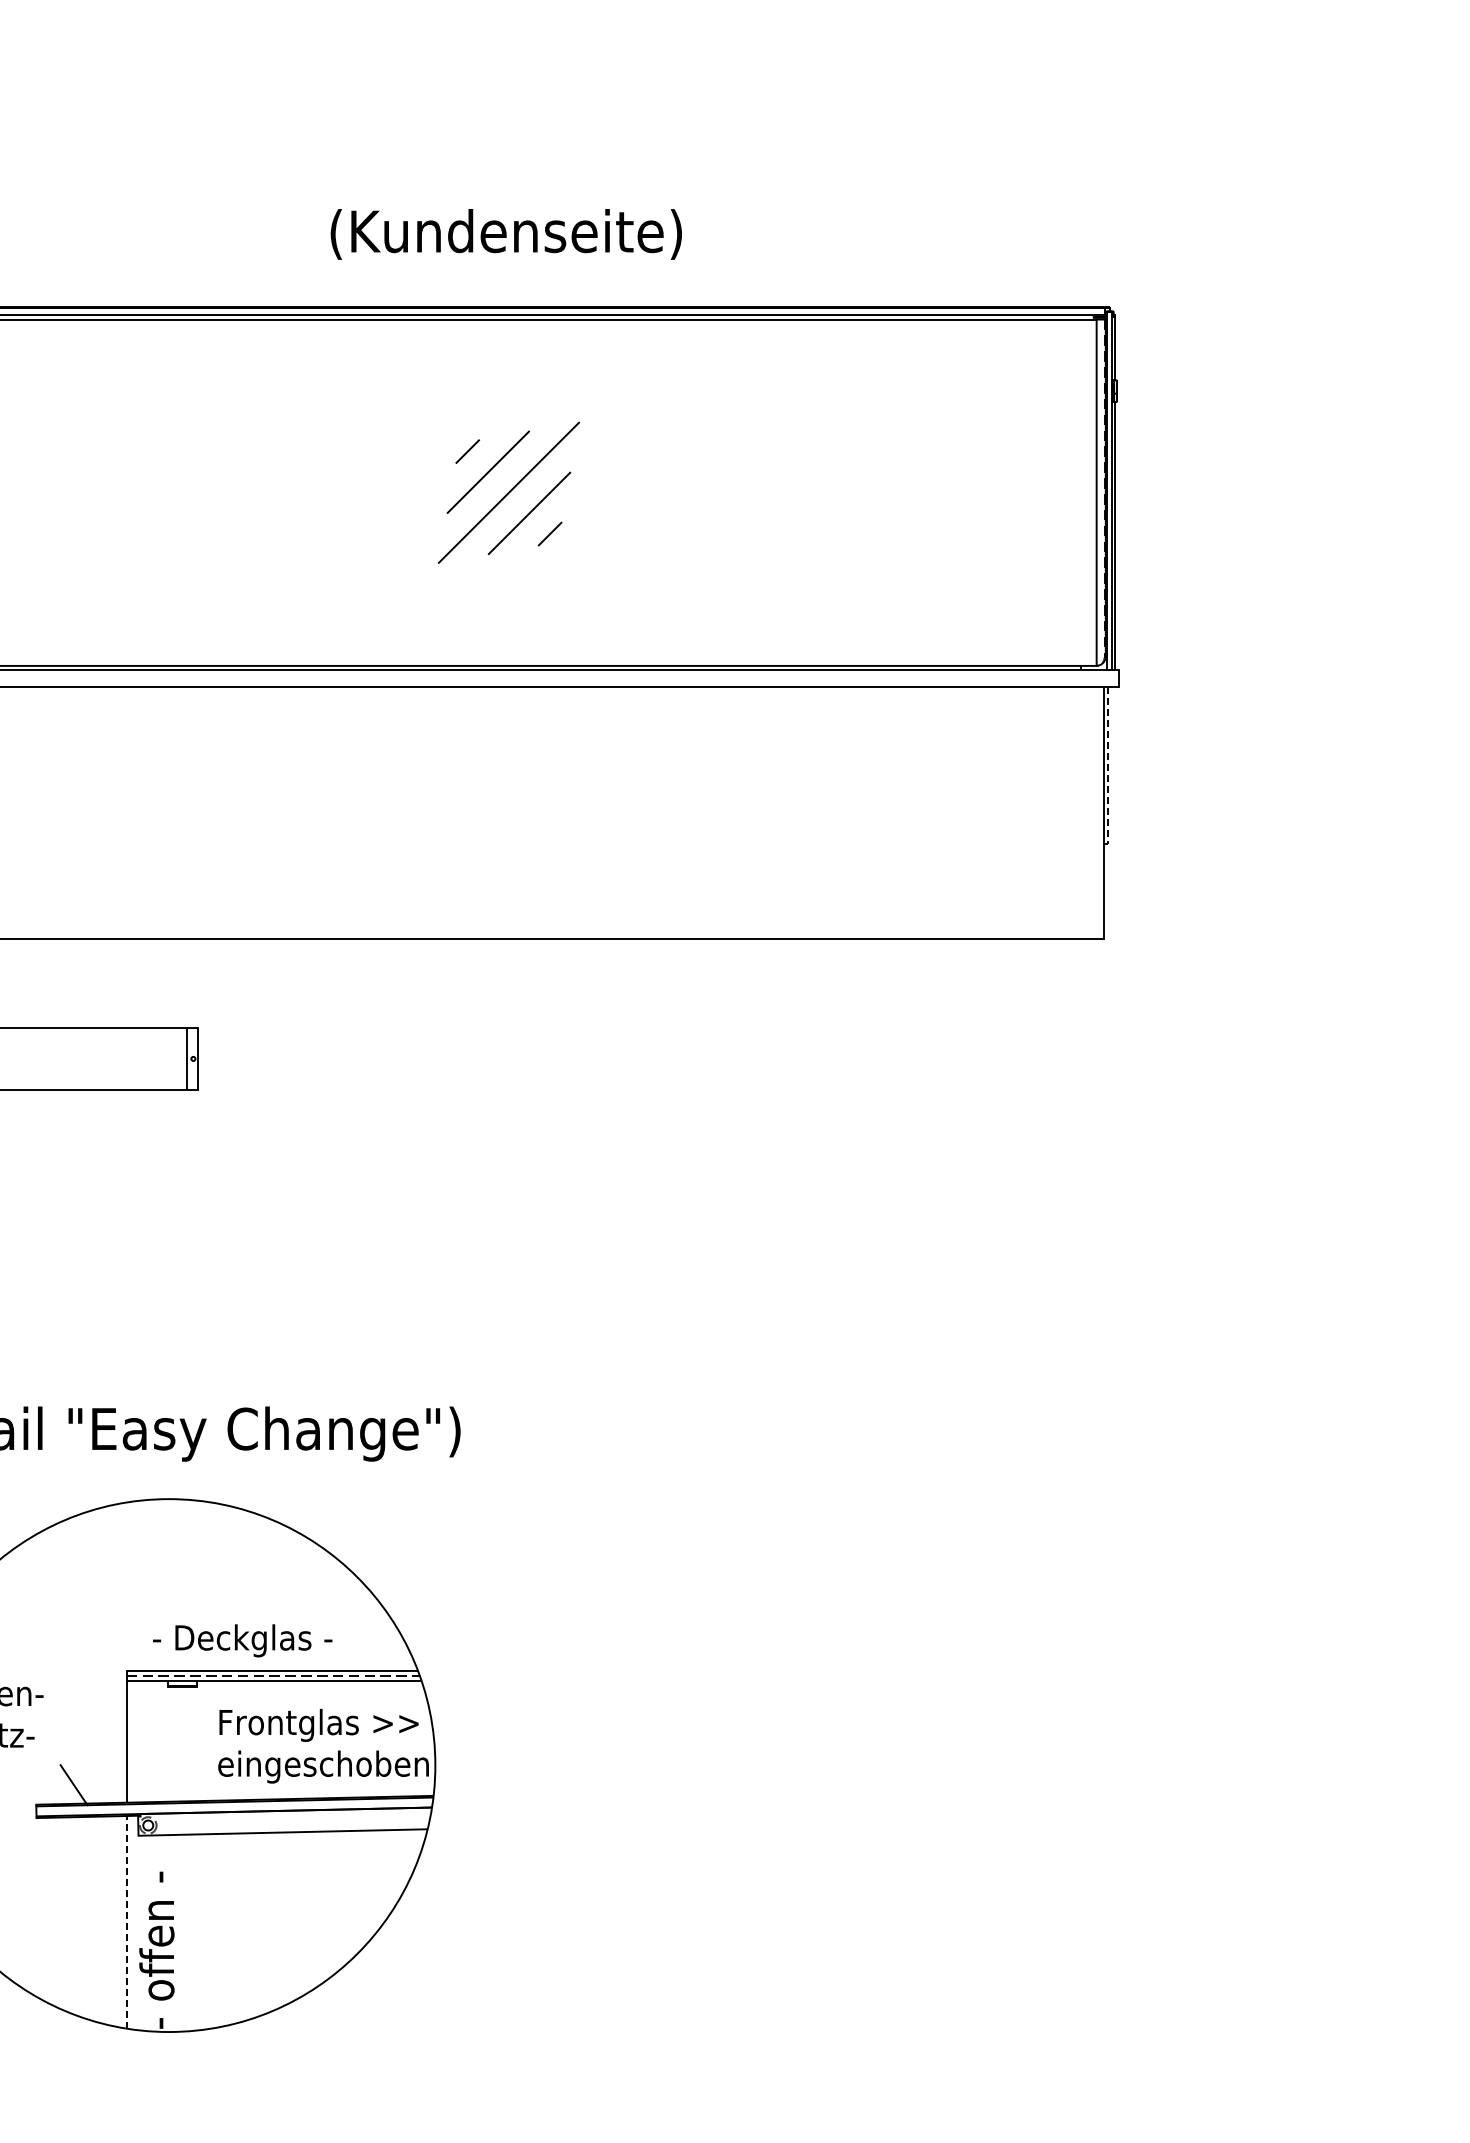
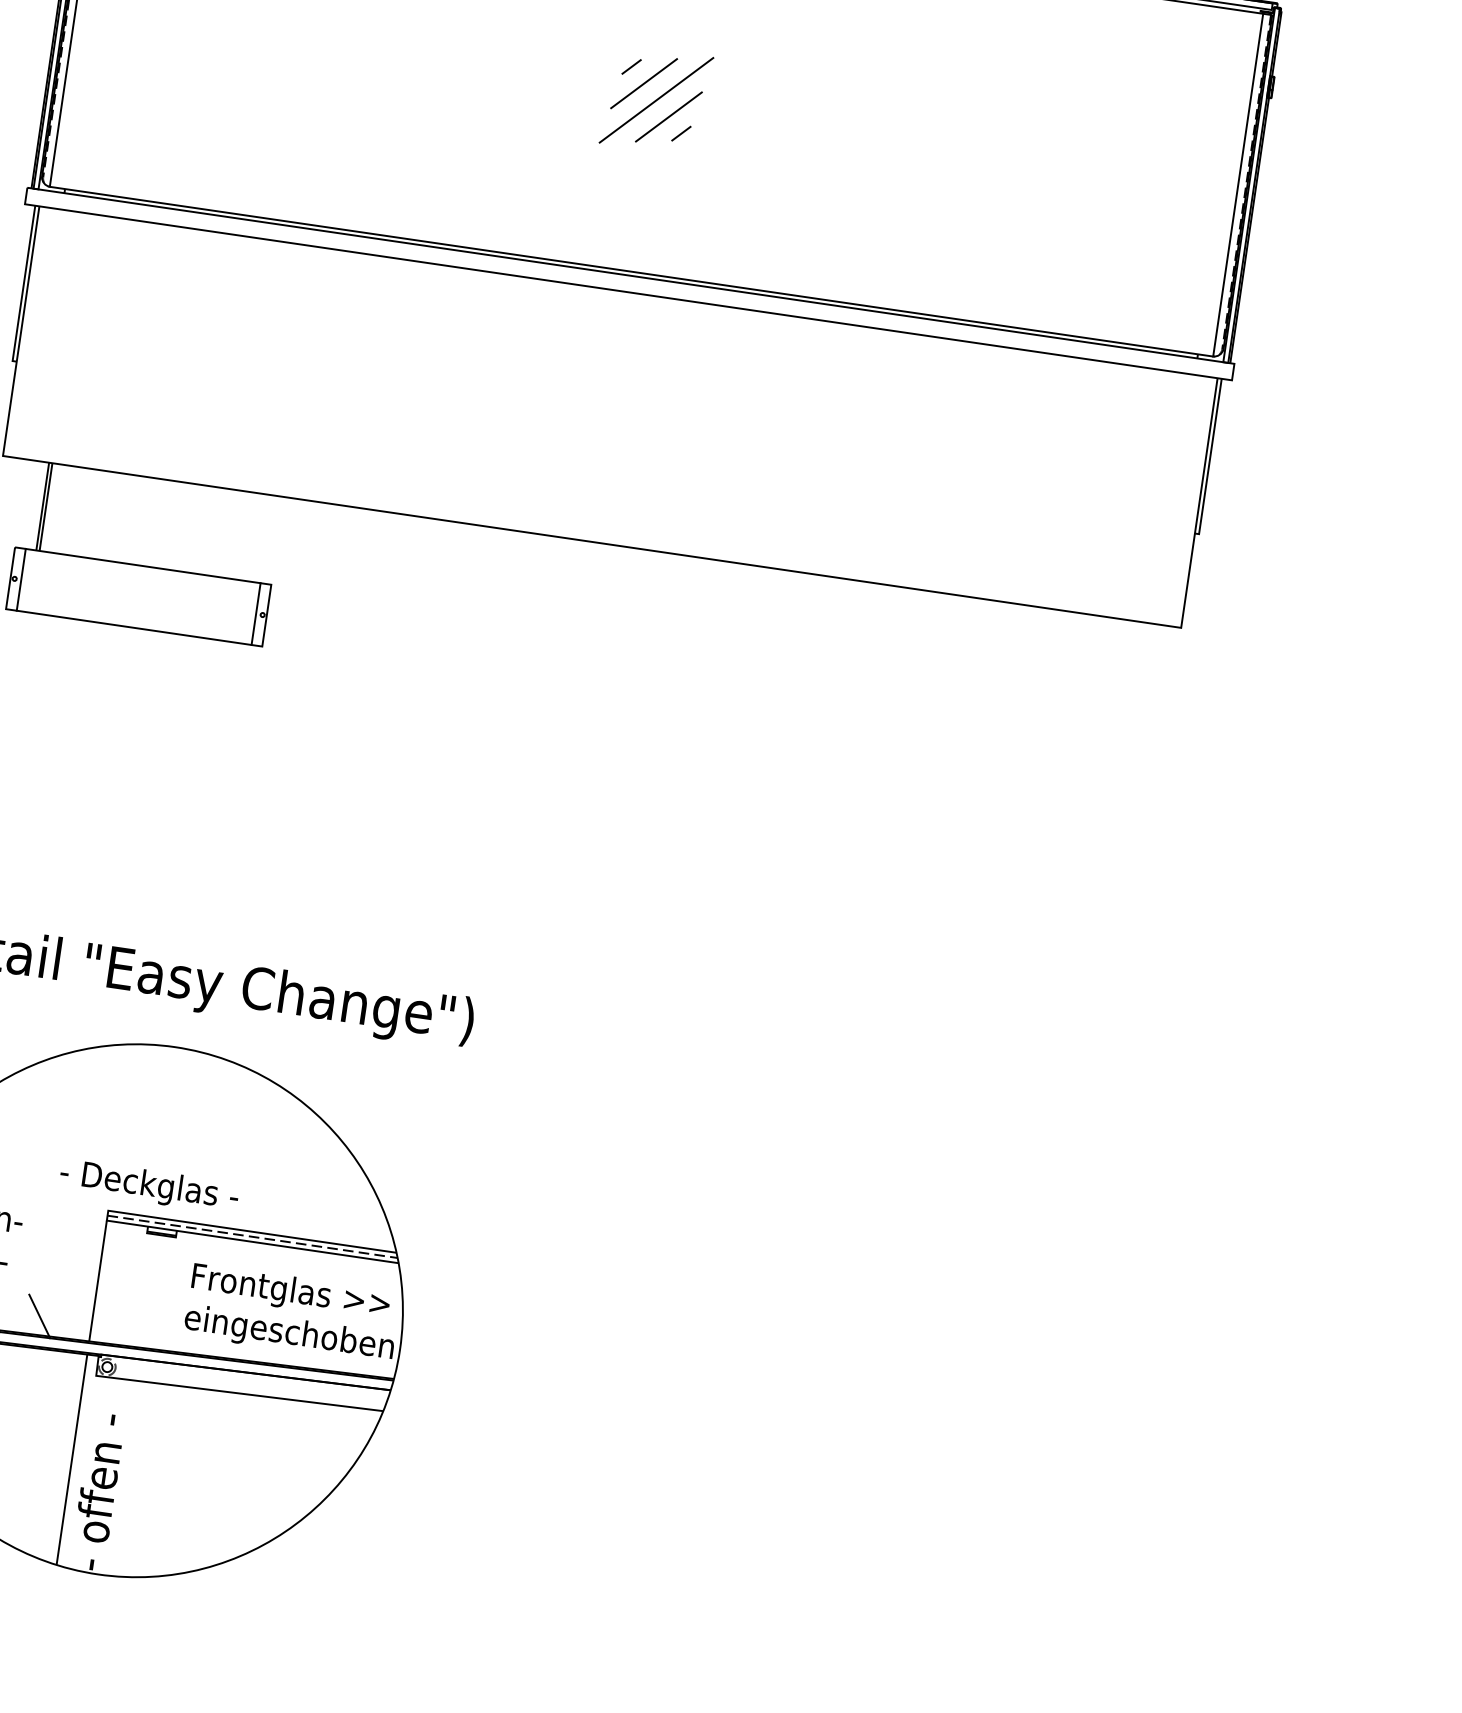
part: (508, 492) -> (656, 100), size x0.71
line: (1108, 767) -> (1210, 458), dashed -> solid
text: (242, 1640) -> (149, 1186), moved
line: (126, 1921) -> (71, 1458), dashed -> solid

